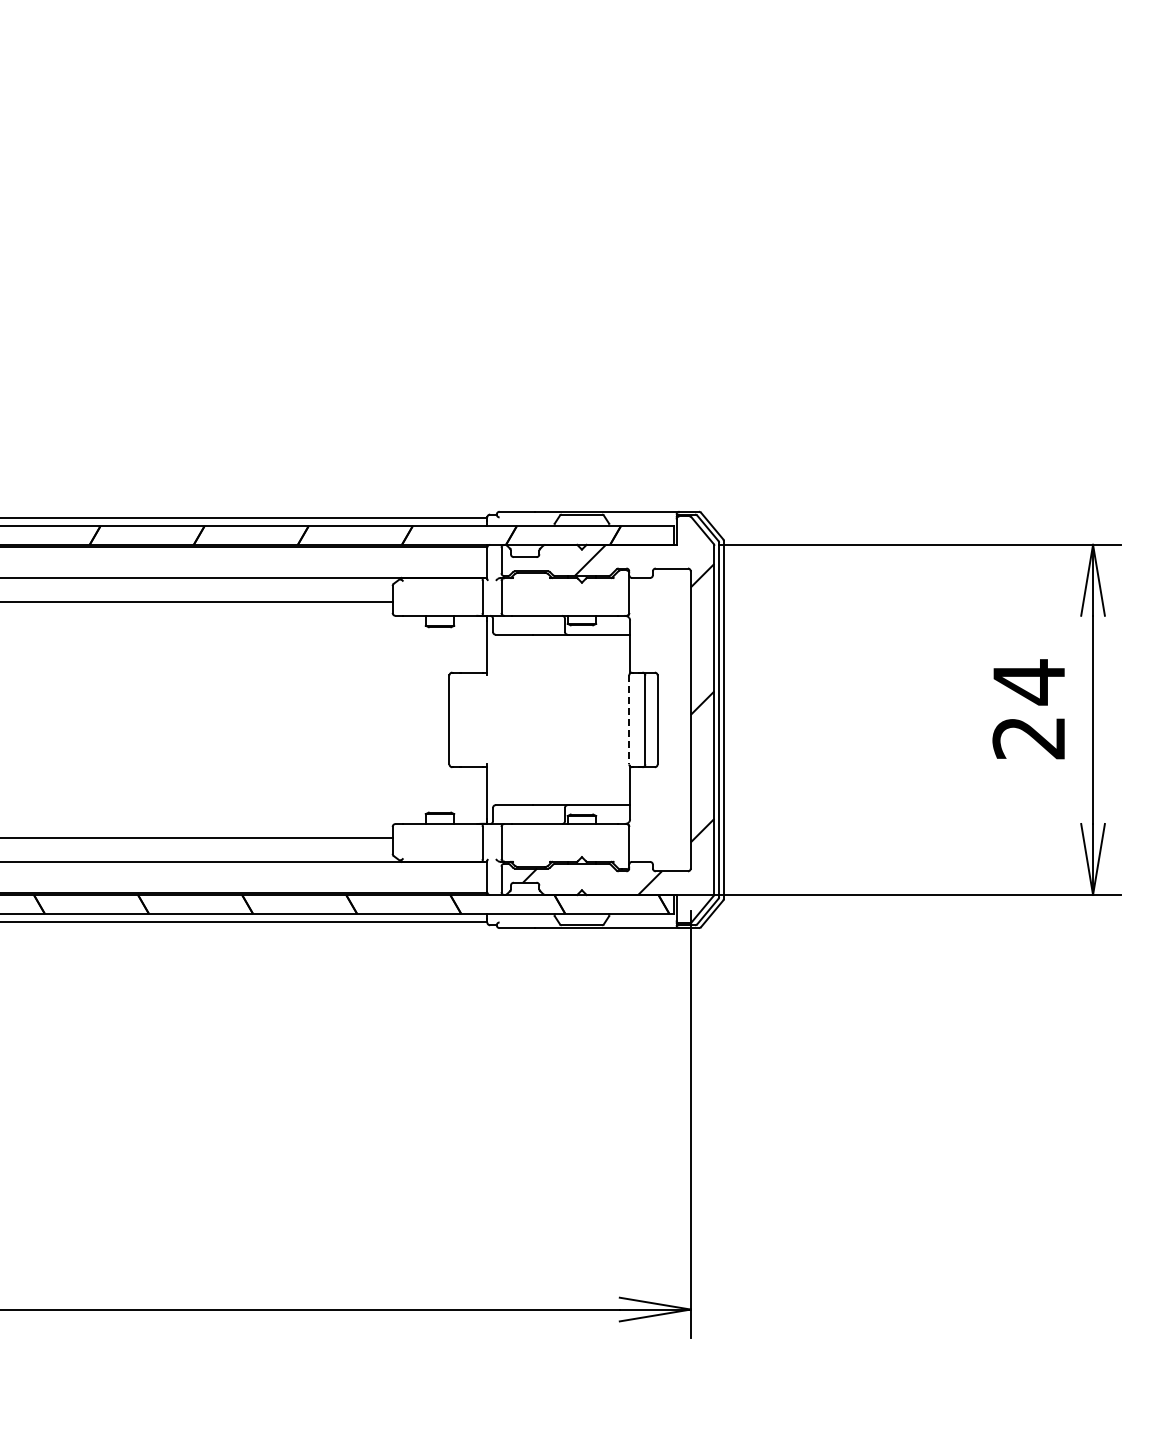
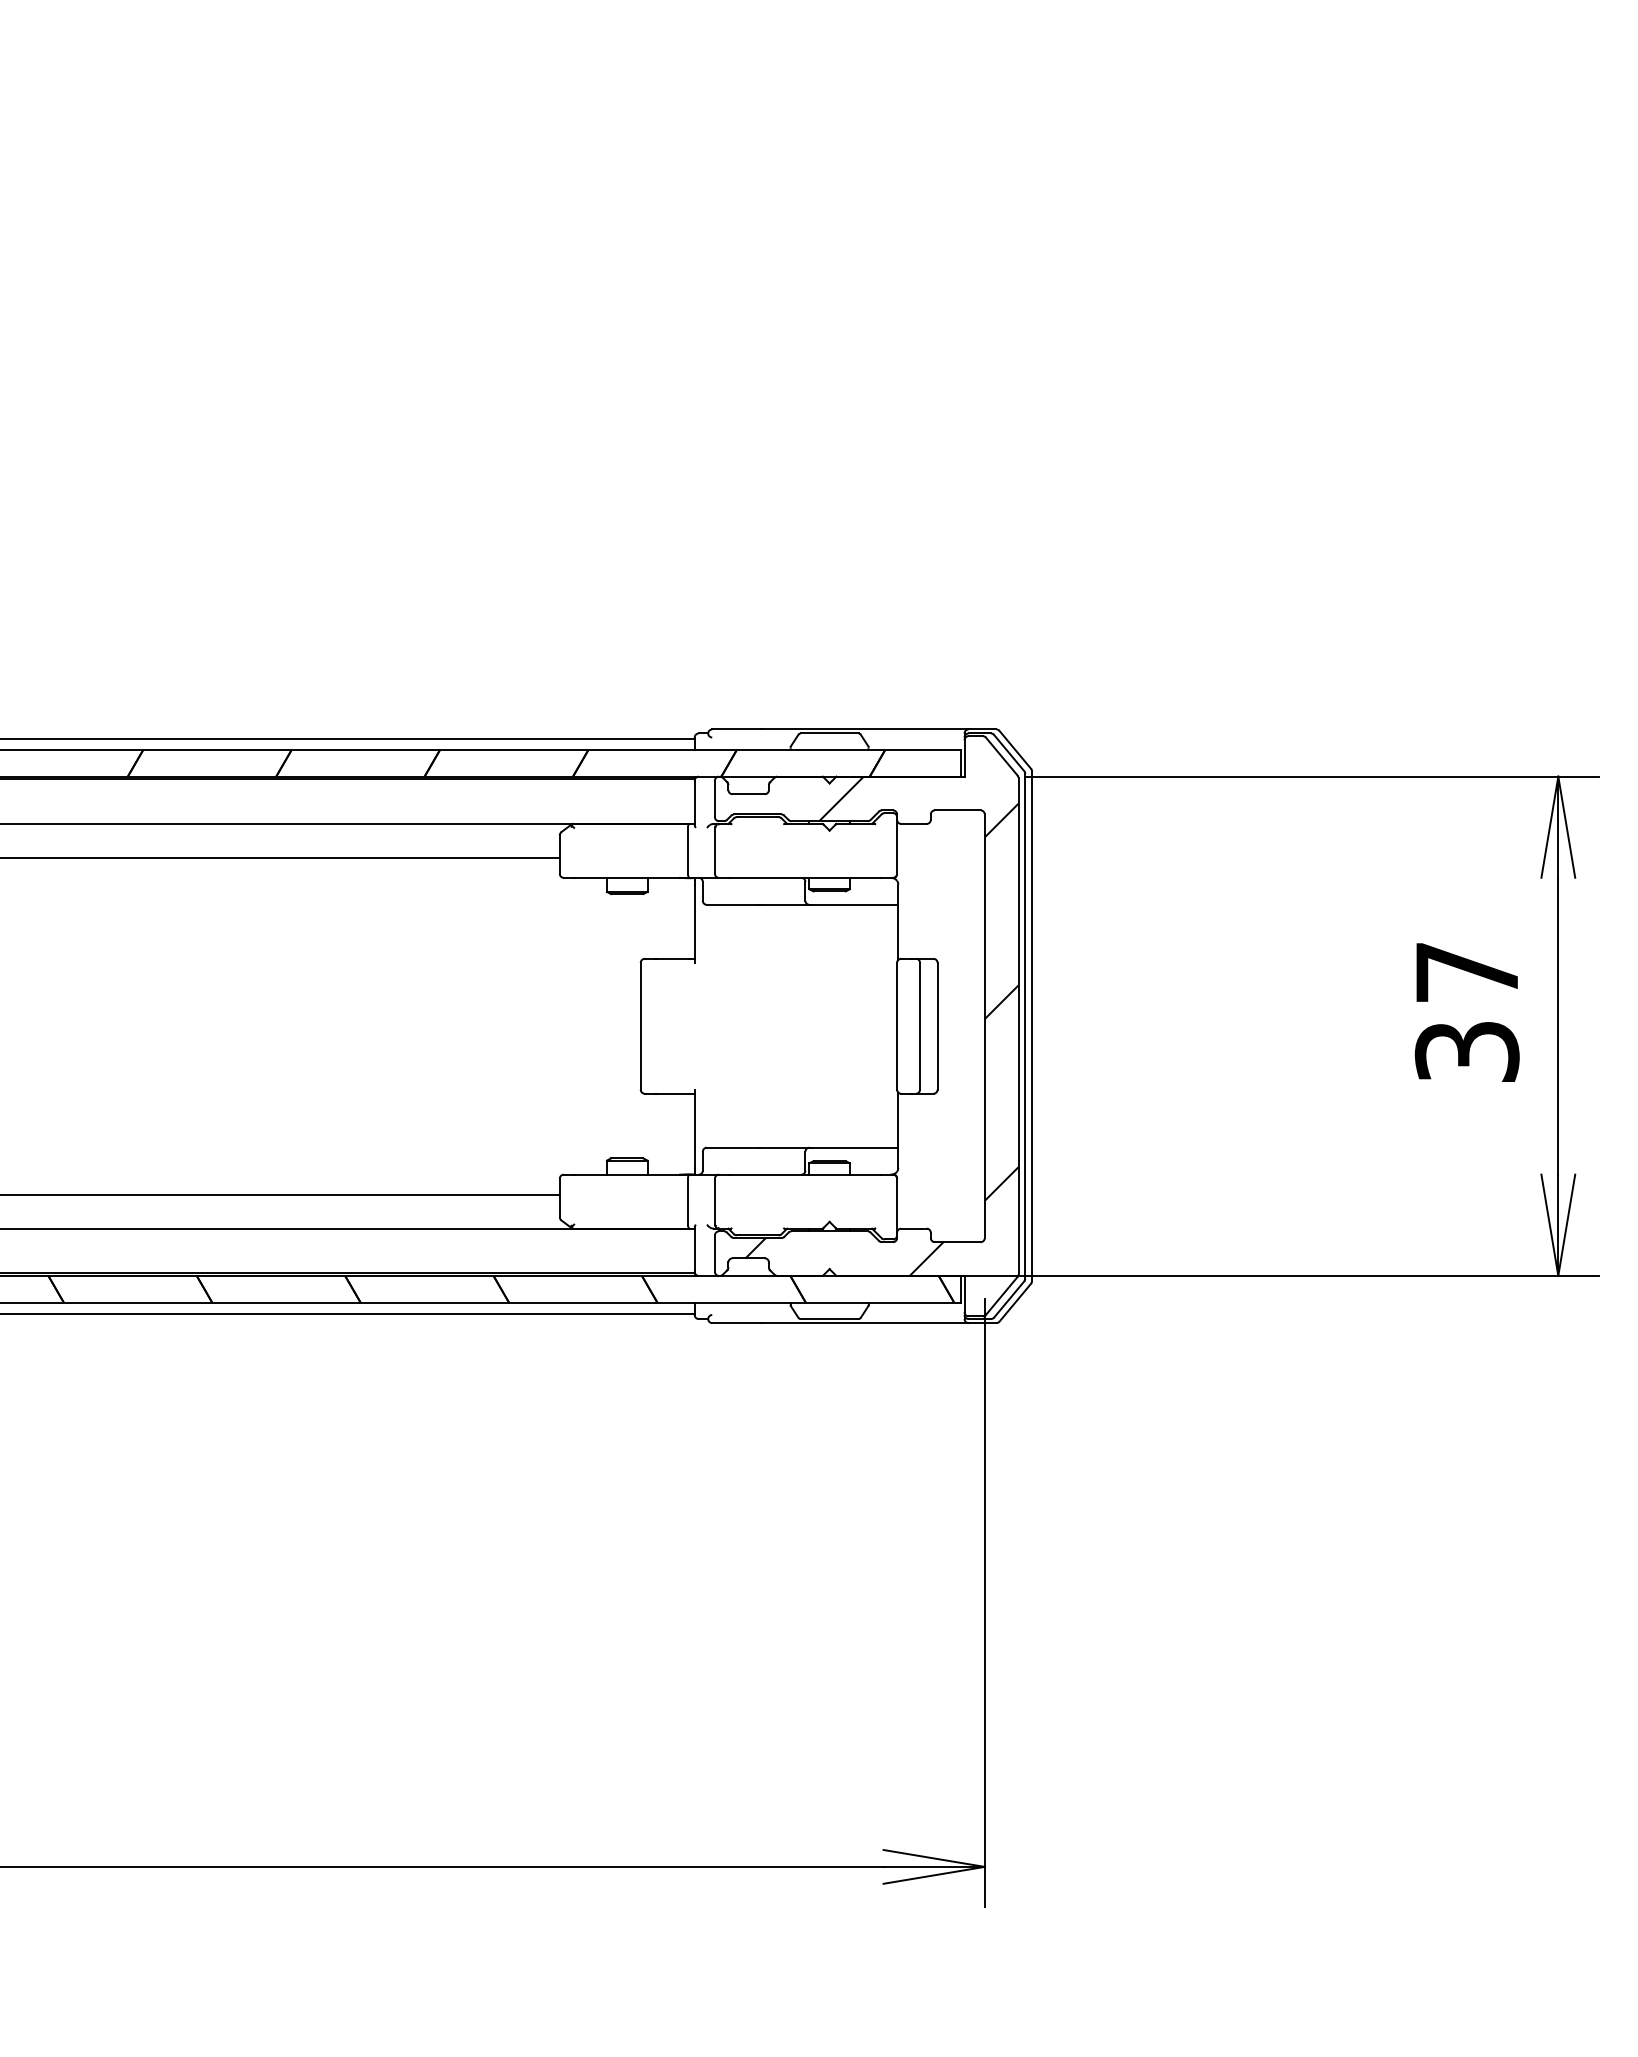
text: (1028, 709) -> (1466, 1011), 24 -> 37
line: (629, 720) -> (897, 1027), dashed -> solid

